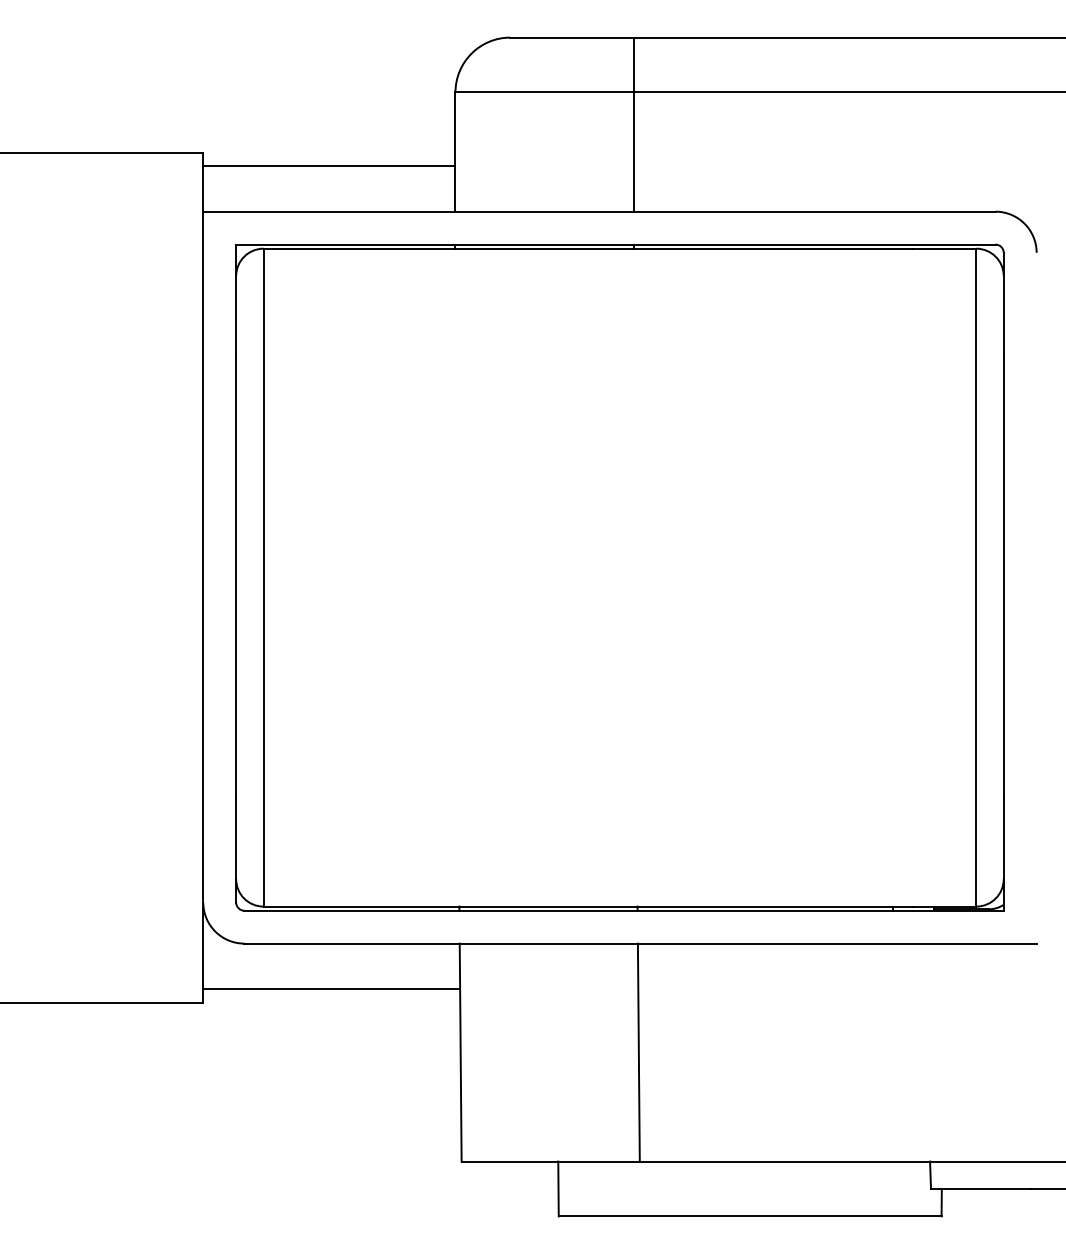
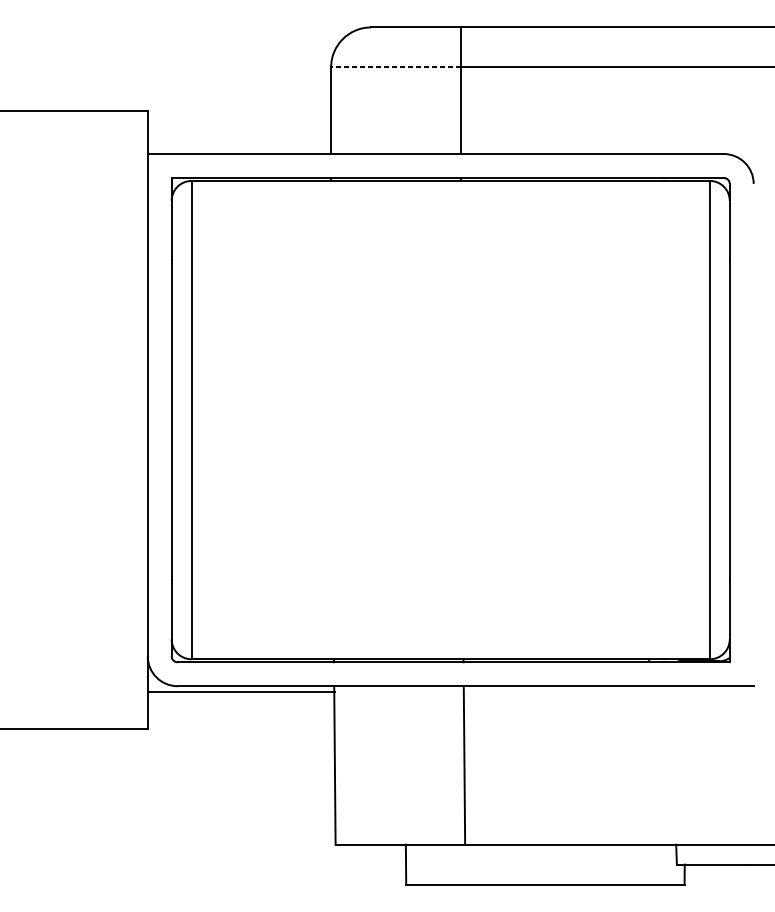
line: (544, 92) -> (395, 67), solid -> dashed
line: (329, 166) -> (239, 121), removed
line: (331, 988) -> (240, 691), moved

